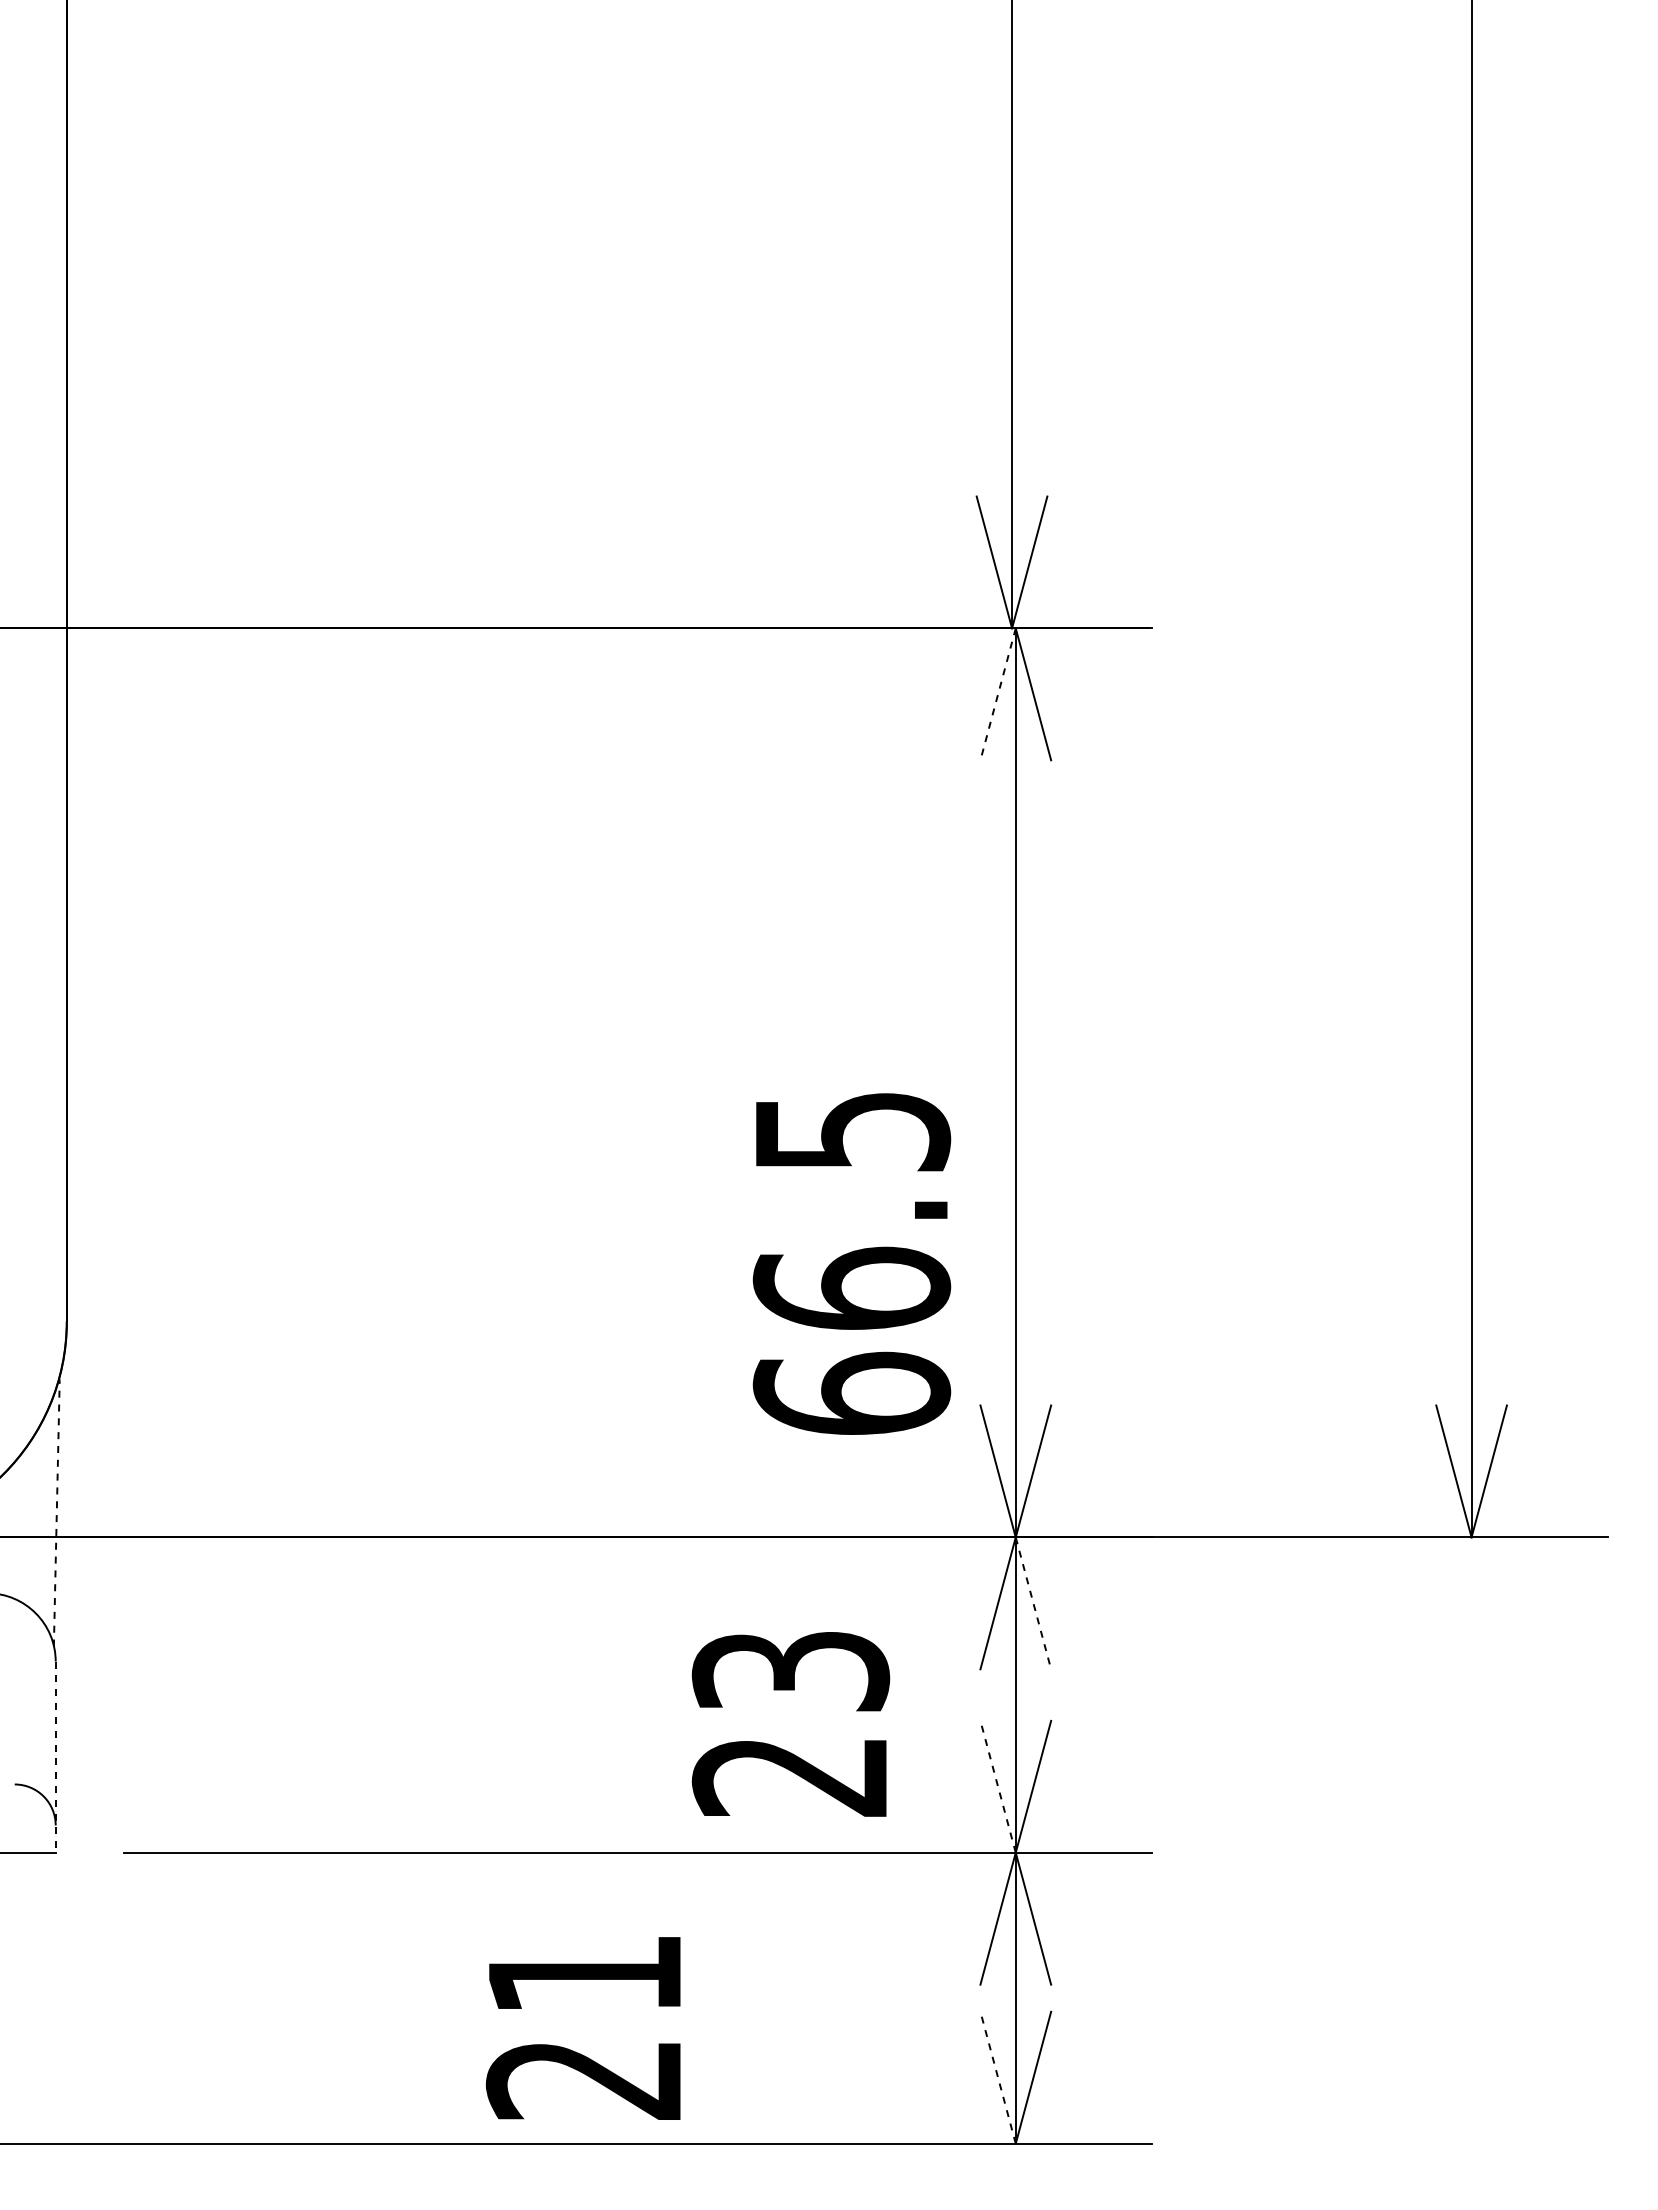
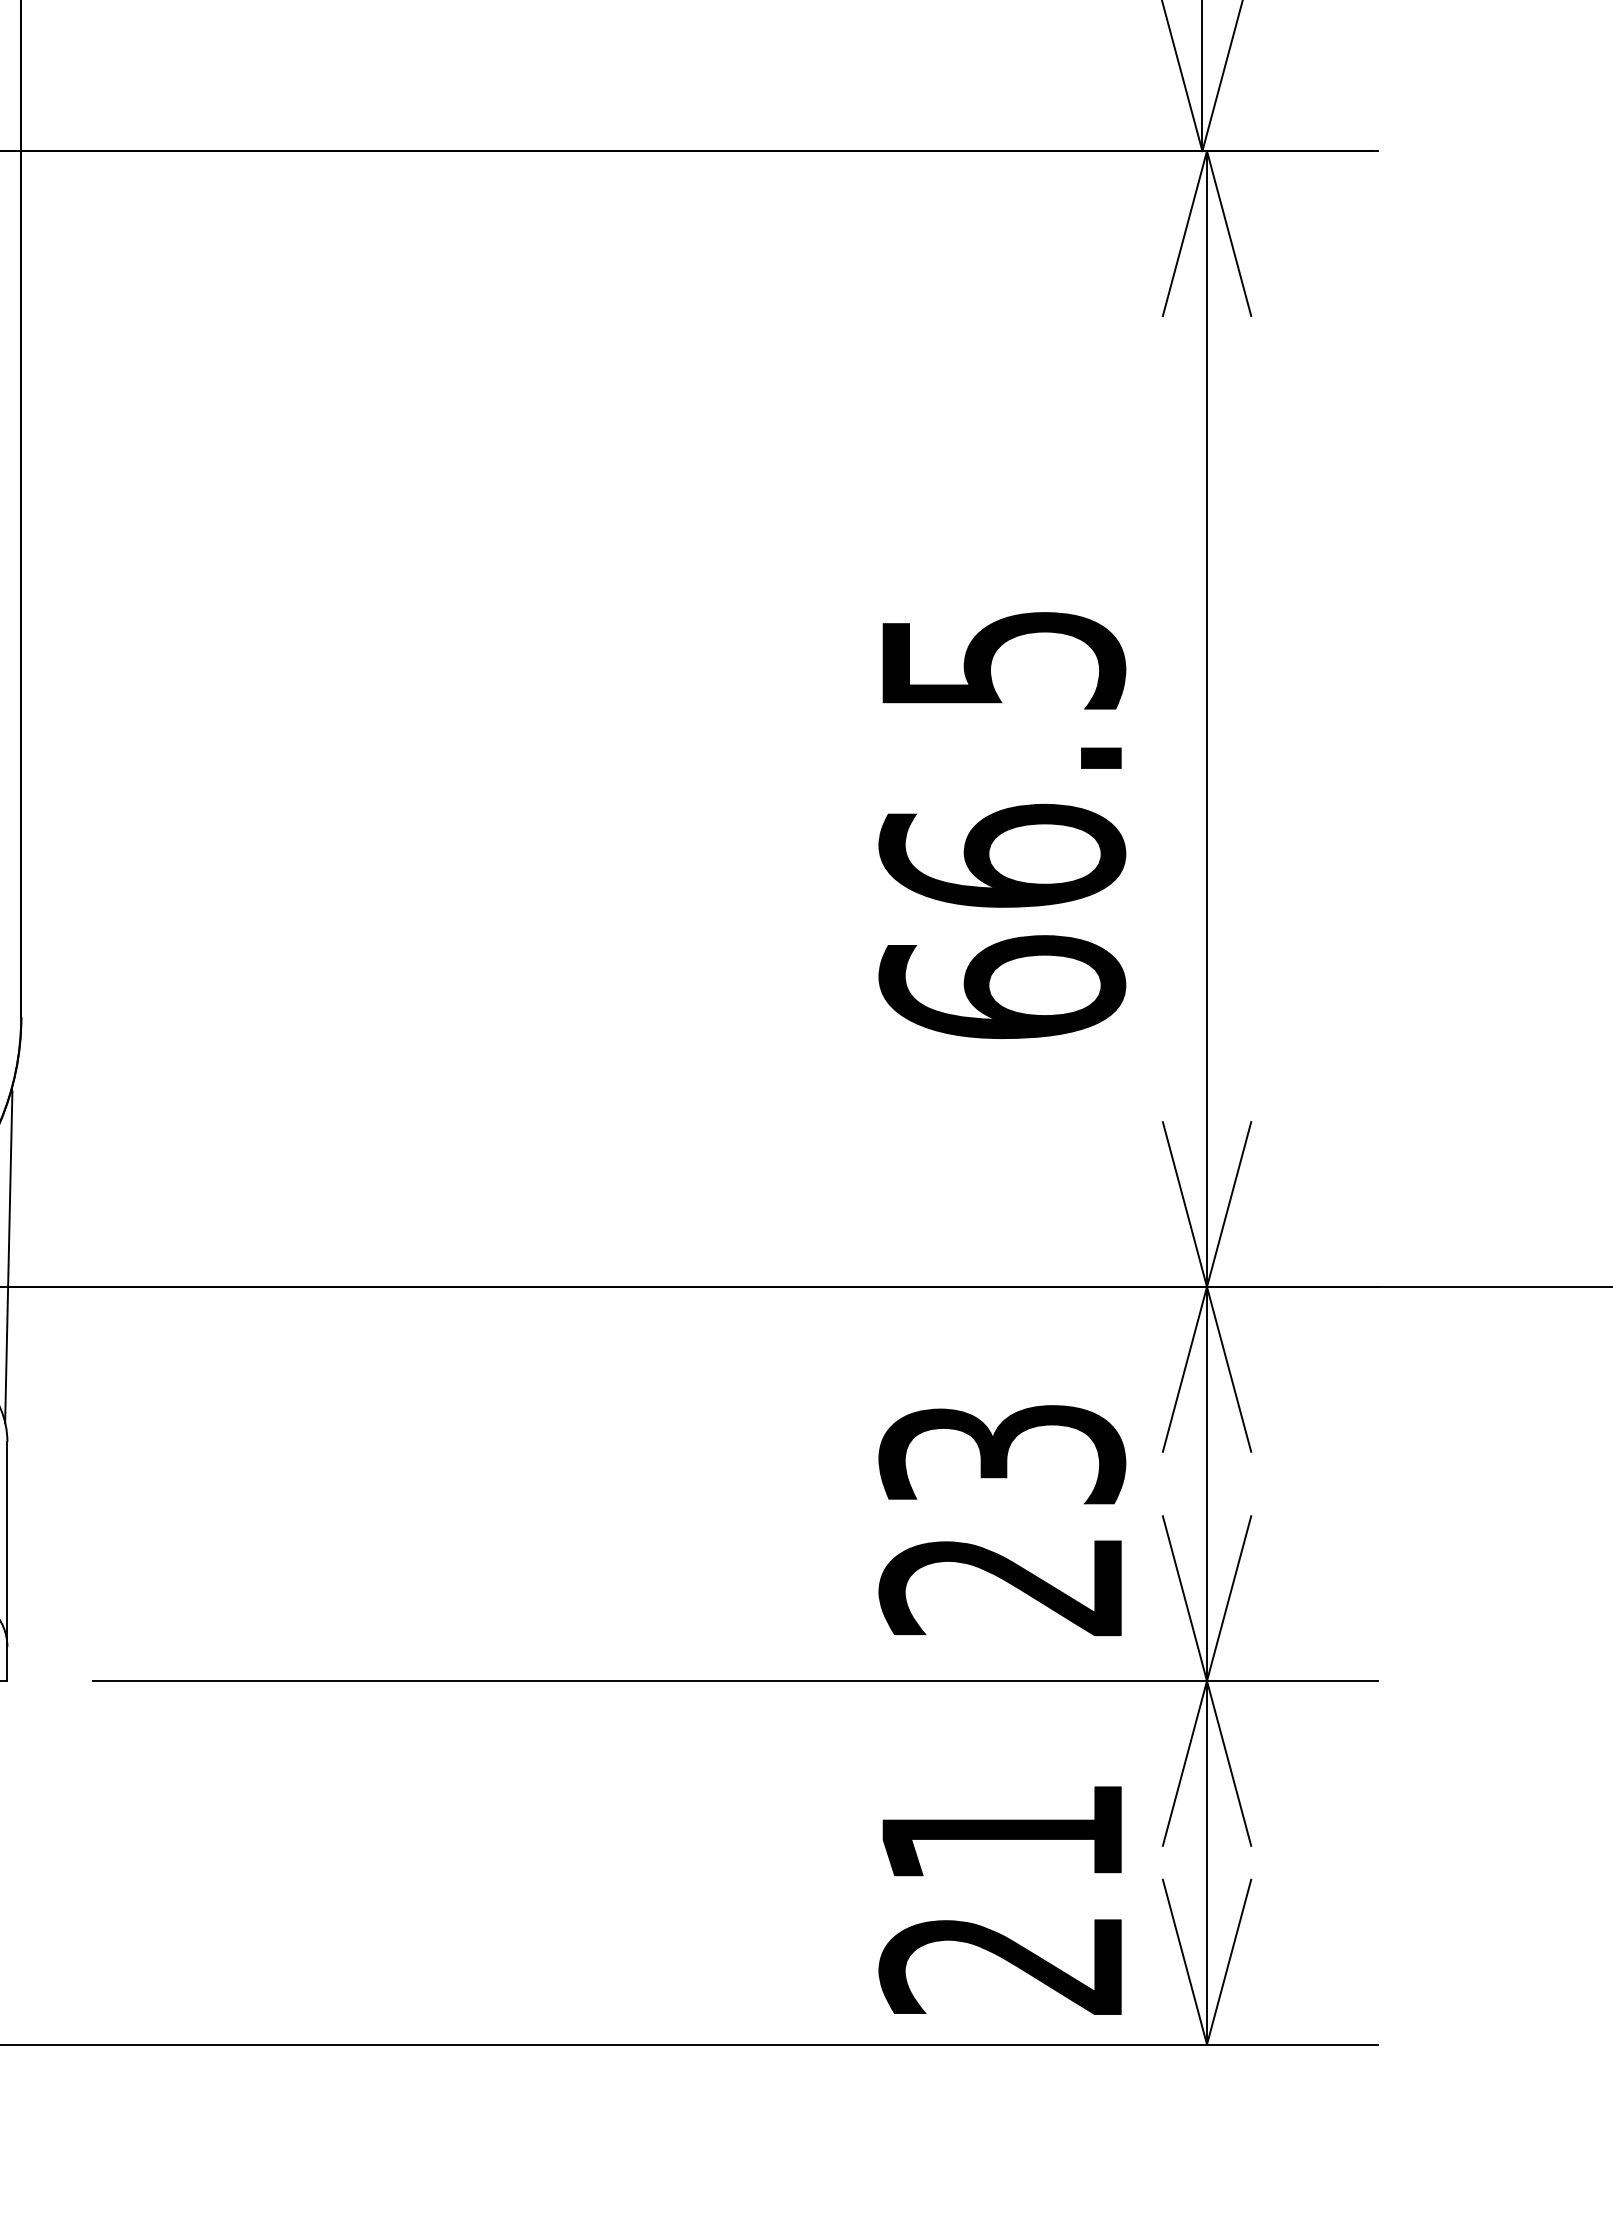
line: (997, 694) -> (1184, 233), dashed -> solid
text: (851, 1263) -> (1001, 824), moved
line: (56, 1513) -> (8, 1257), dashed -> solid
line: (1033, 1603) -> (1229, 1369), dashed -> solid
text: (790, 1724) -> (1001, 1520), moved
line: (55, 1757) -> (7, 1561), dashed -> solid
line: (997, 1786) -> (1184, 1598), dashed -> solid
text: (582, 2028) -> (999, 1900), moved
line: (997, 2077) -> (1184, 1961), dashed -> solid

